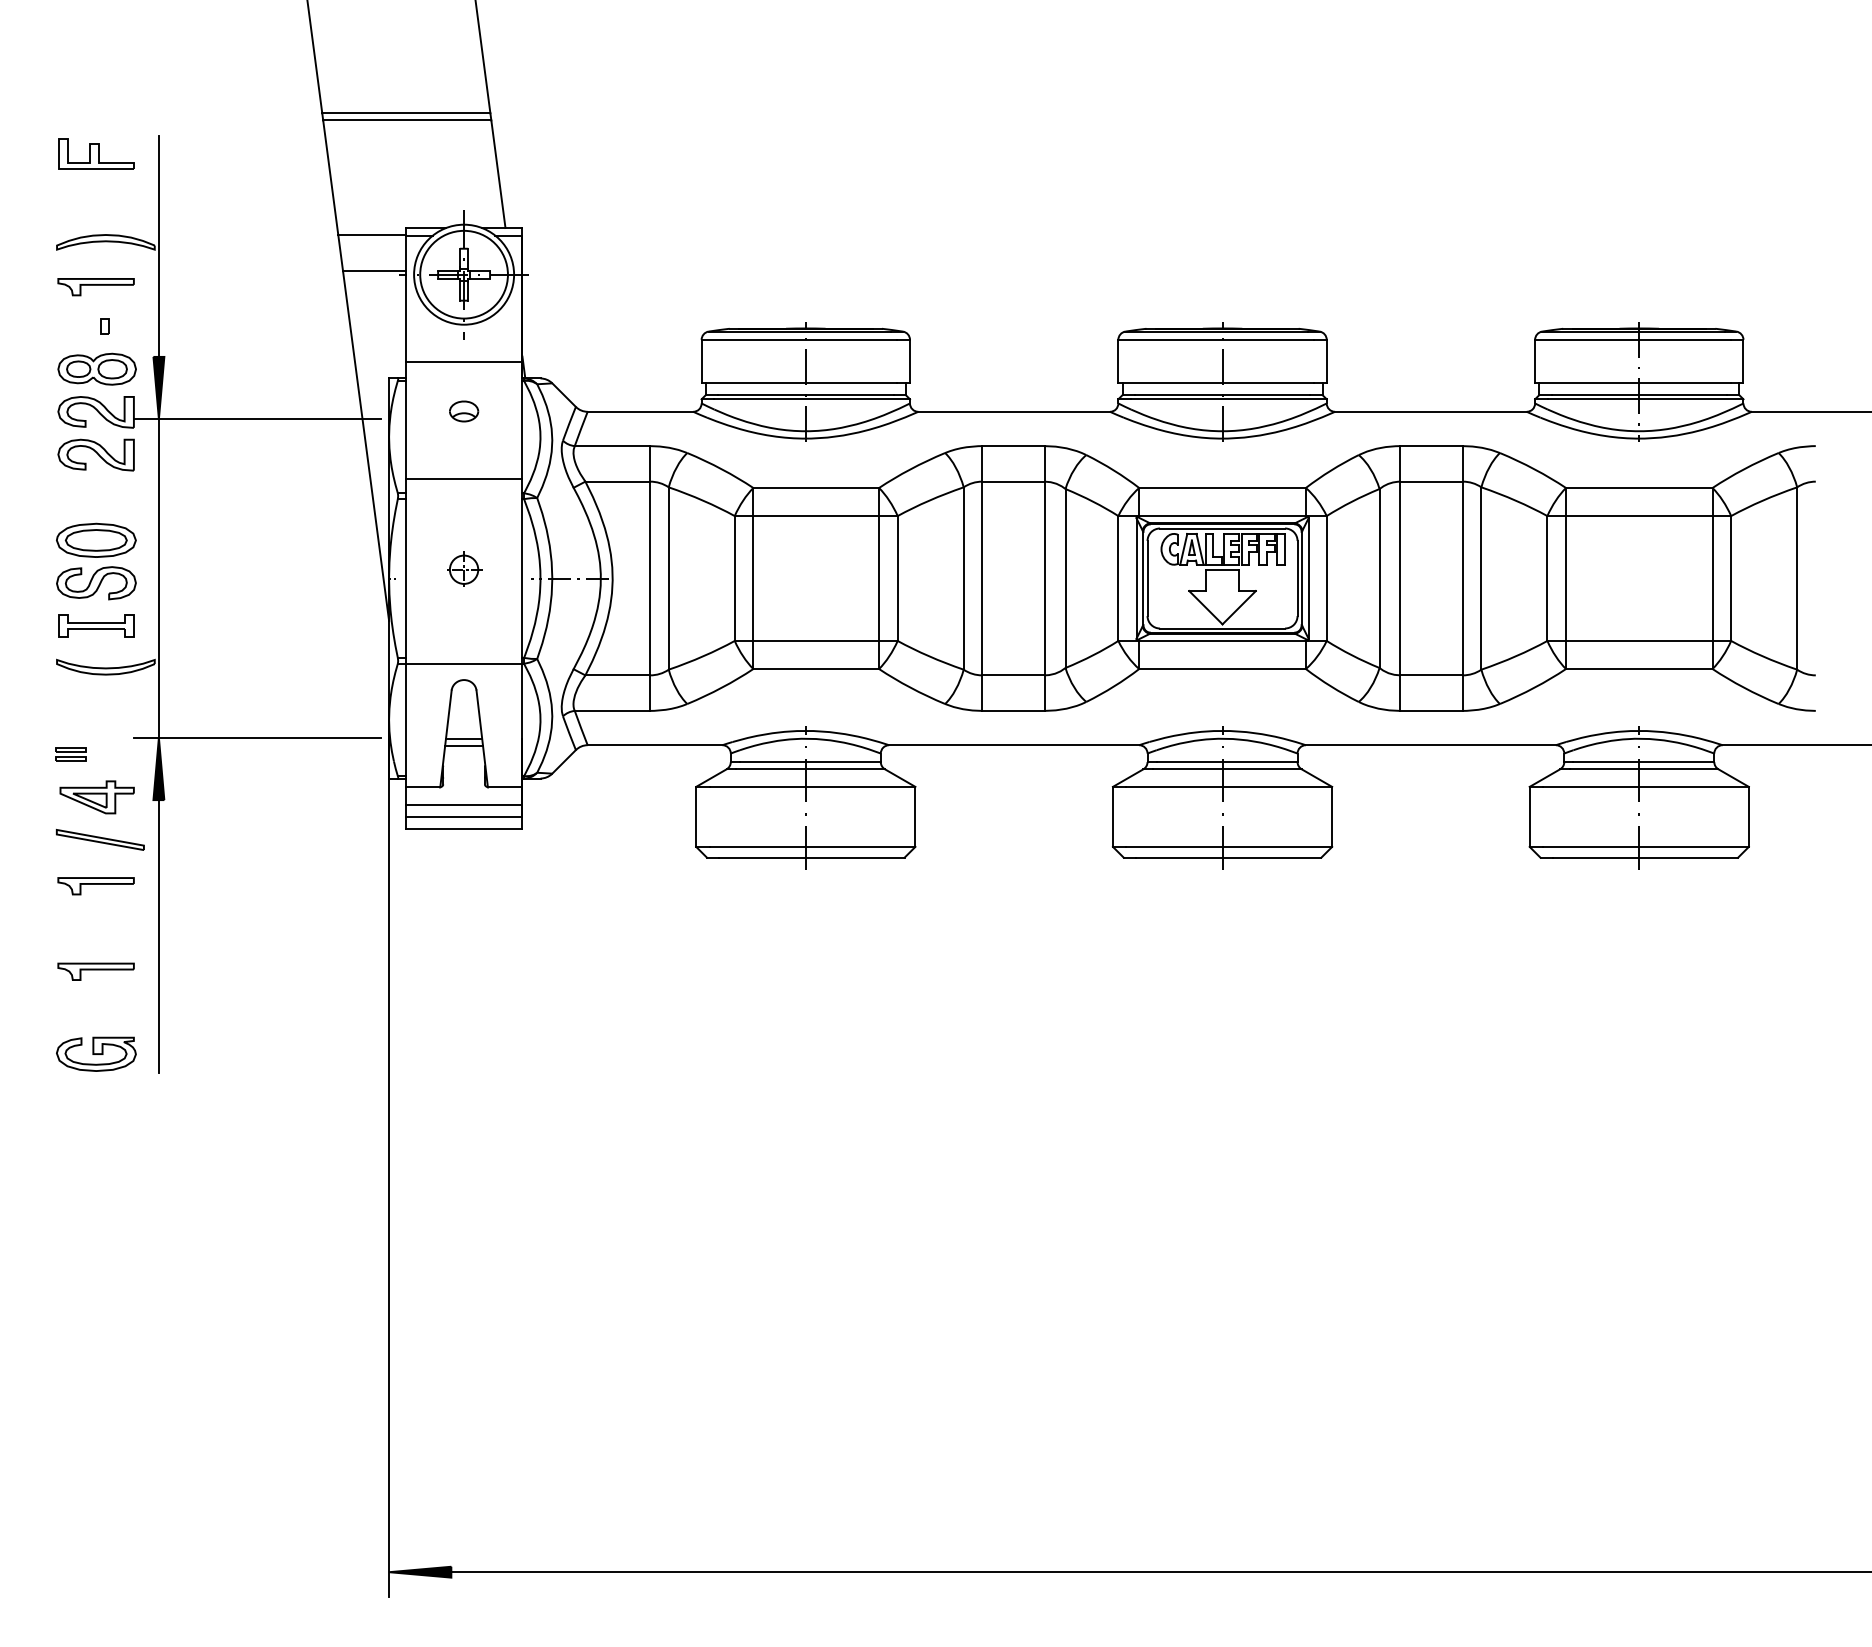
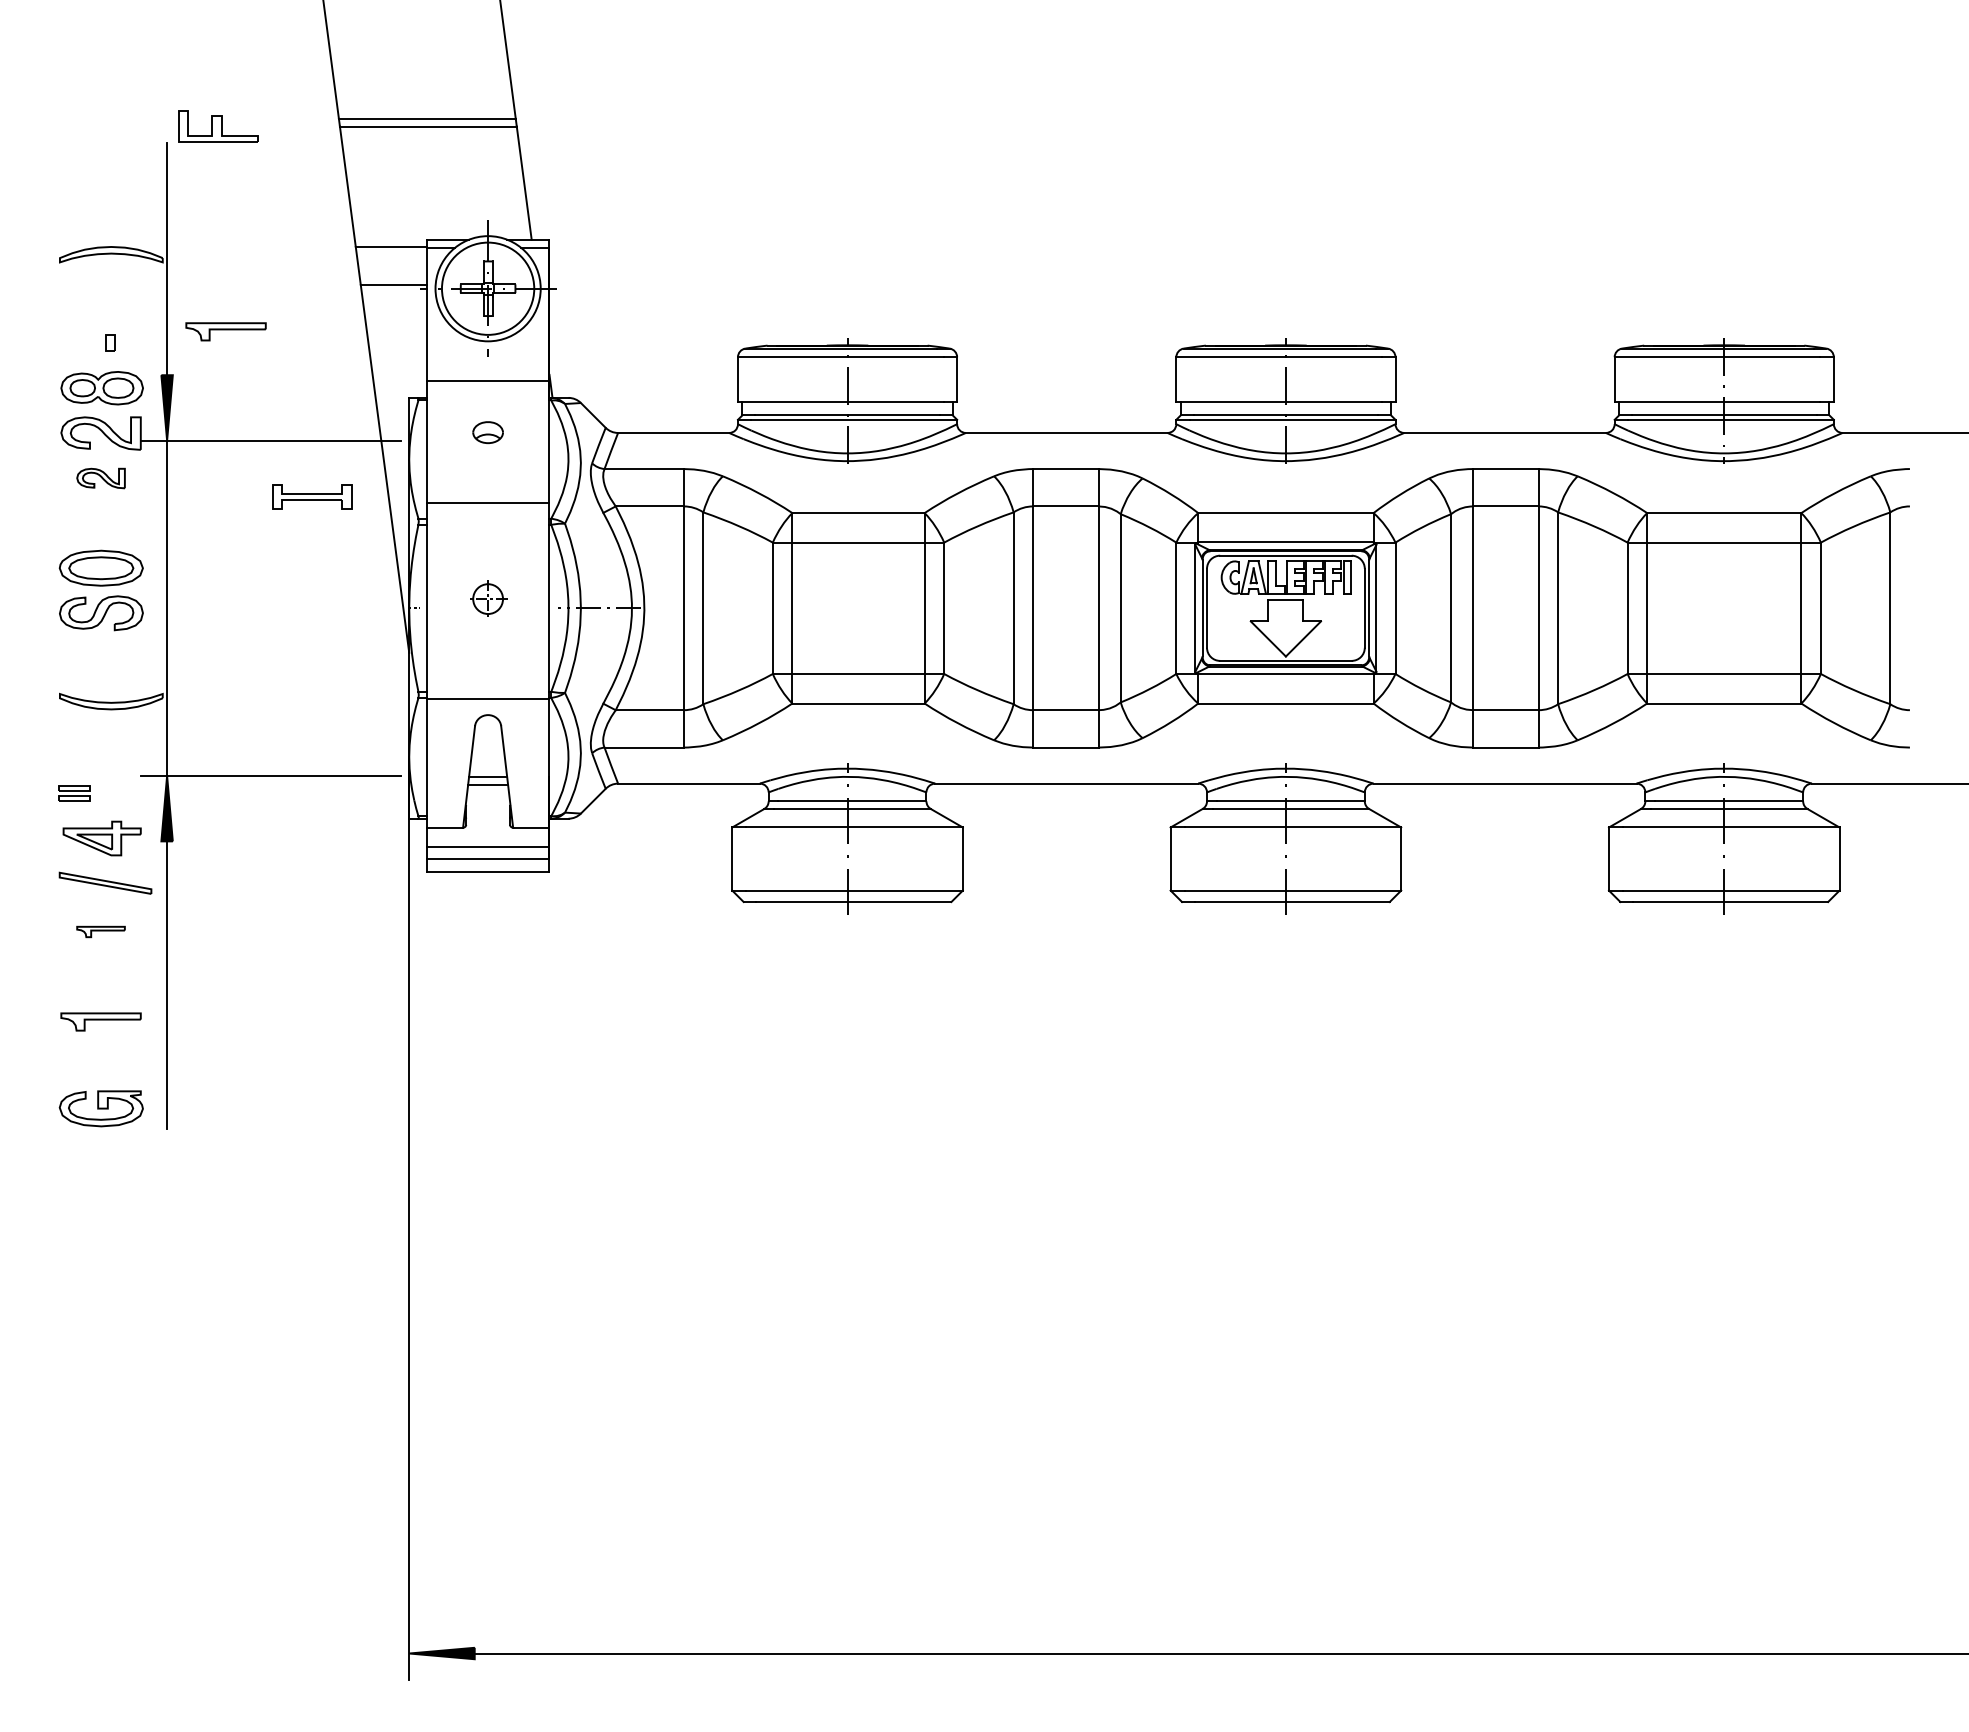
part: (96, 153) -> (218, 126), moved
part: (95, 286) -> (225, 331), moved
part: (95, 455) -> (100, 478), size x0.6
part: (96, 625) -> (312, 496), moved
part: (95, 885) -> (100, 931), size x0.6

